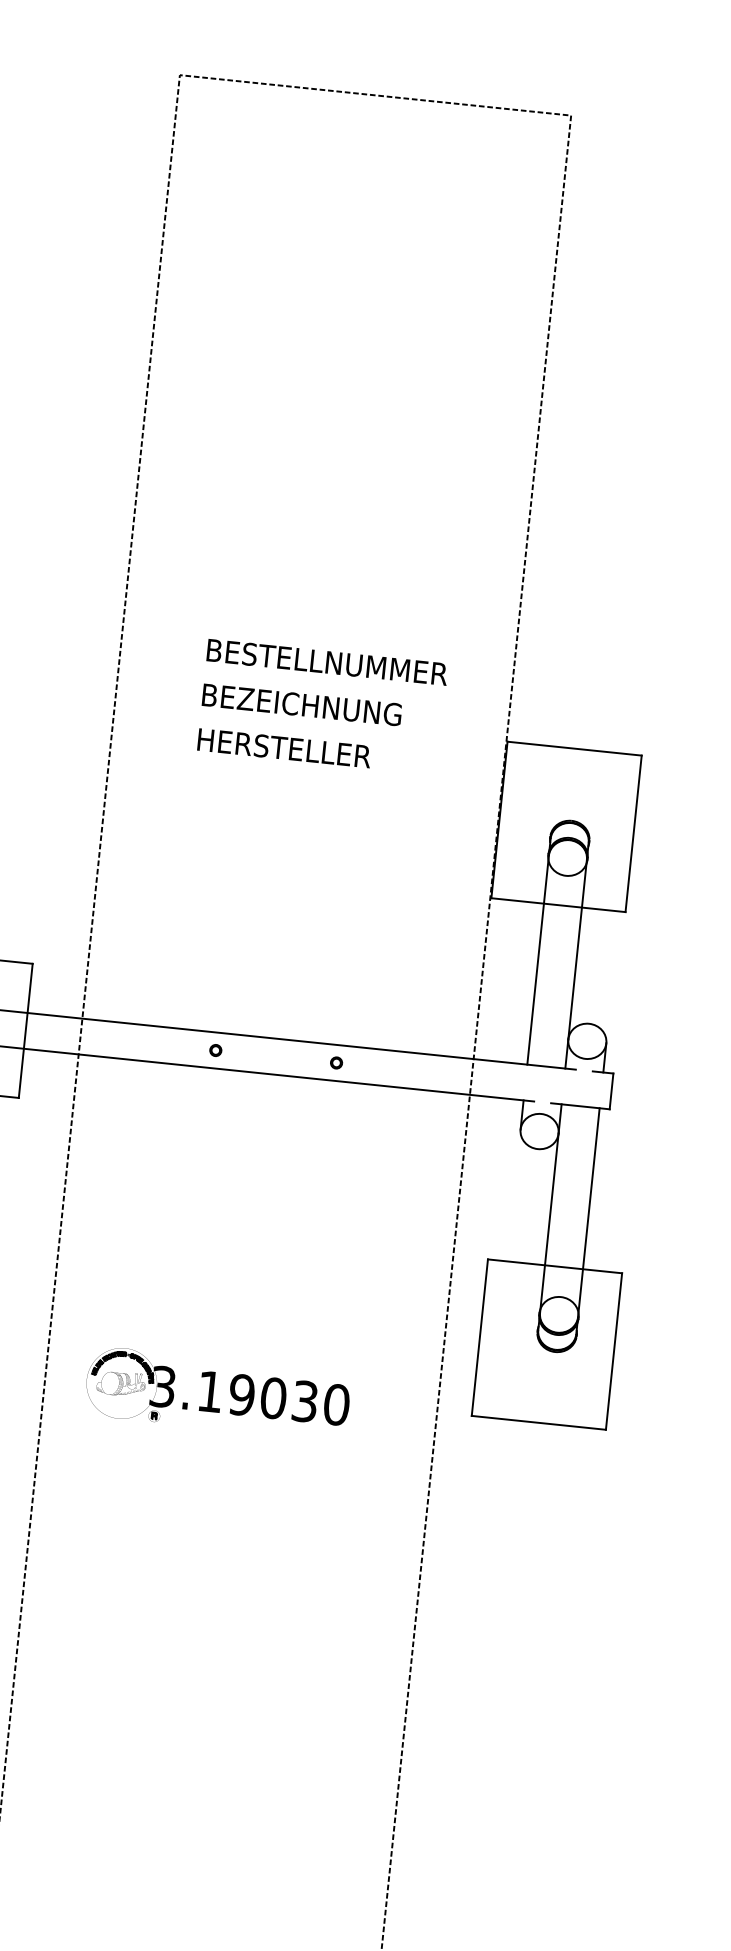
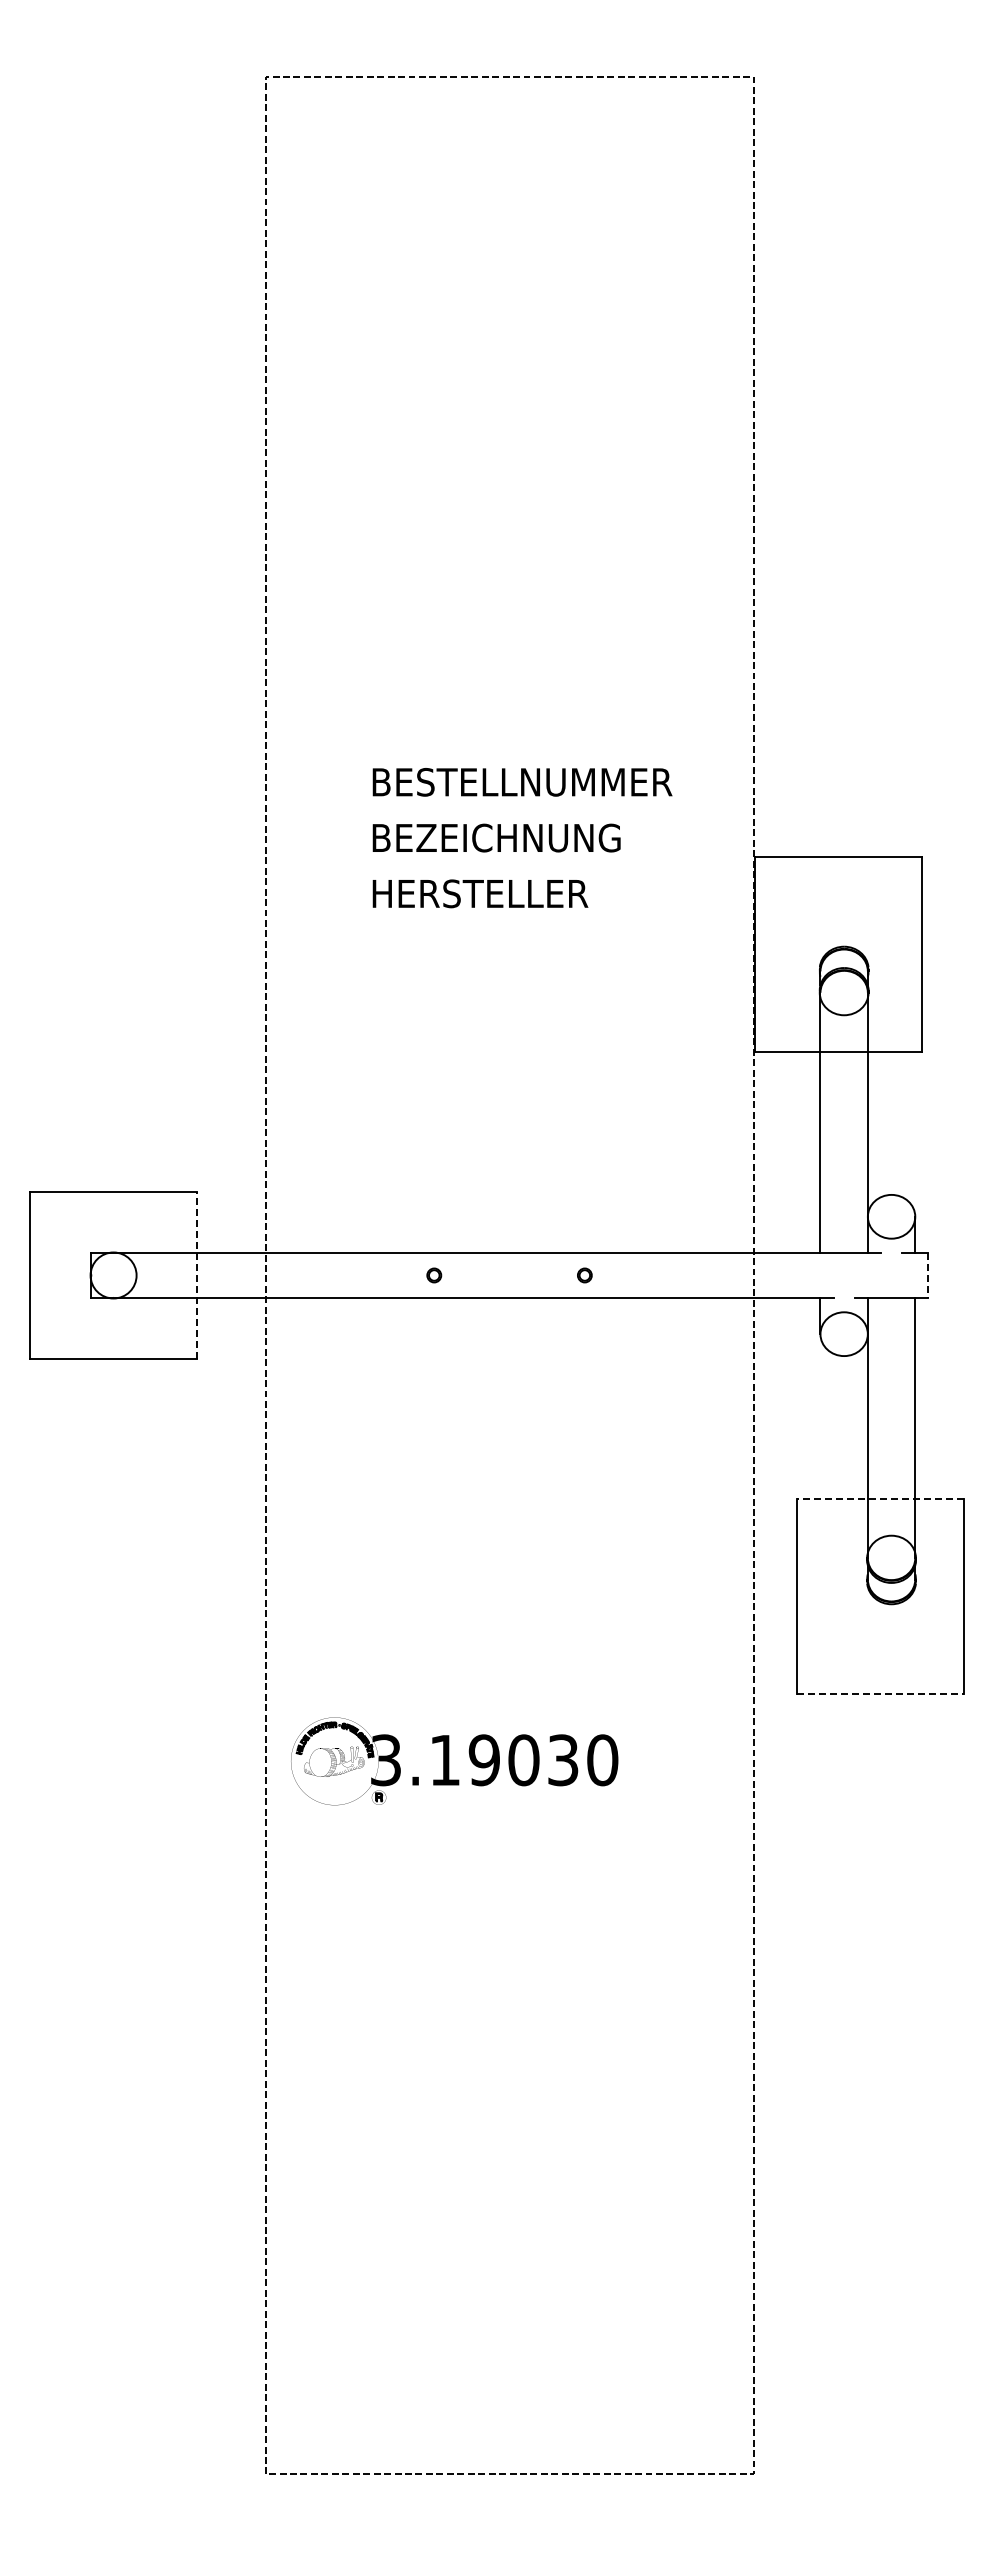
line: (25, 1030) -> (197, 1275), solid -> dashed
line: (611, 1091) -> (927, 1275), solid -> dashed
line: (555, 1266) -> (880, 1498), solid -> dashed
part: (217, 1393) -> (454, 1761), moved
line: (538, 1422) -> (880, 1693), solid -> dashed

